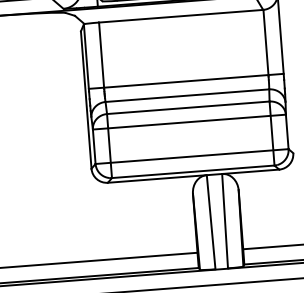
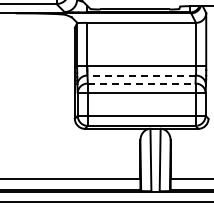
line: (187, 95) -> (141, 75), solid -> dashed
line: (188, 107) -> (141, 83), solid -> dashed

